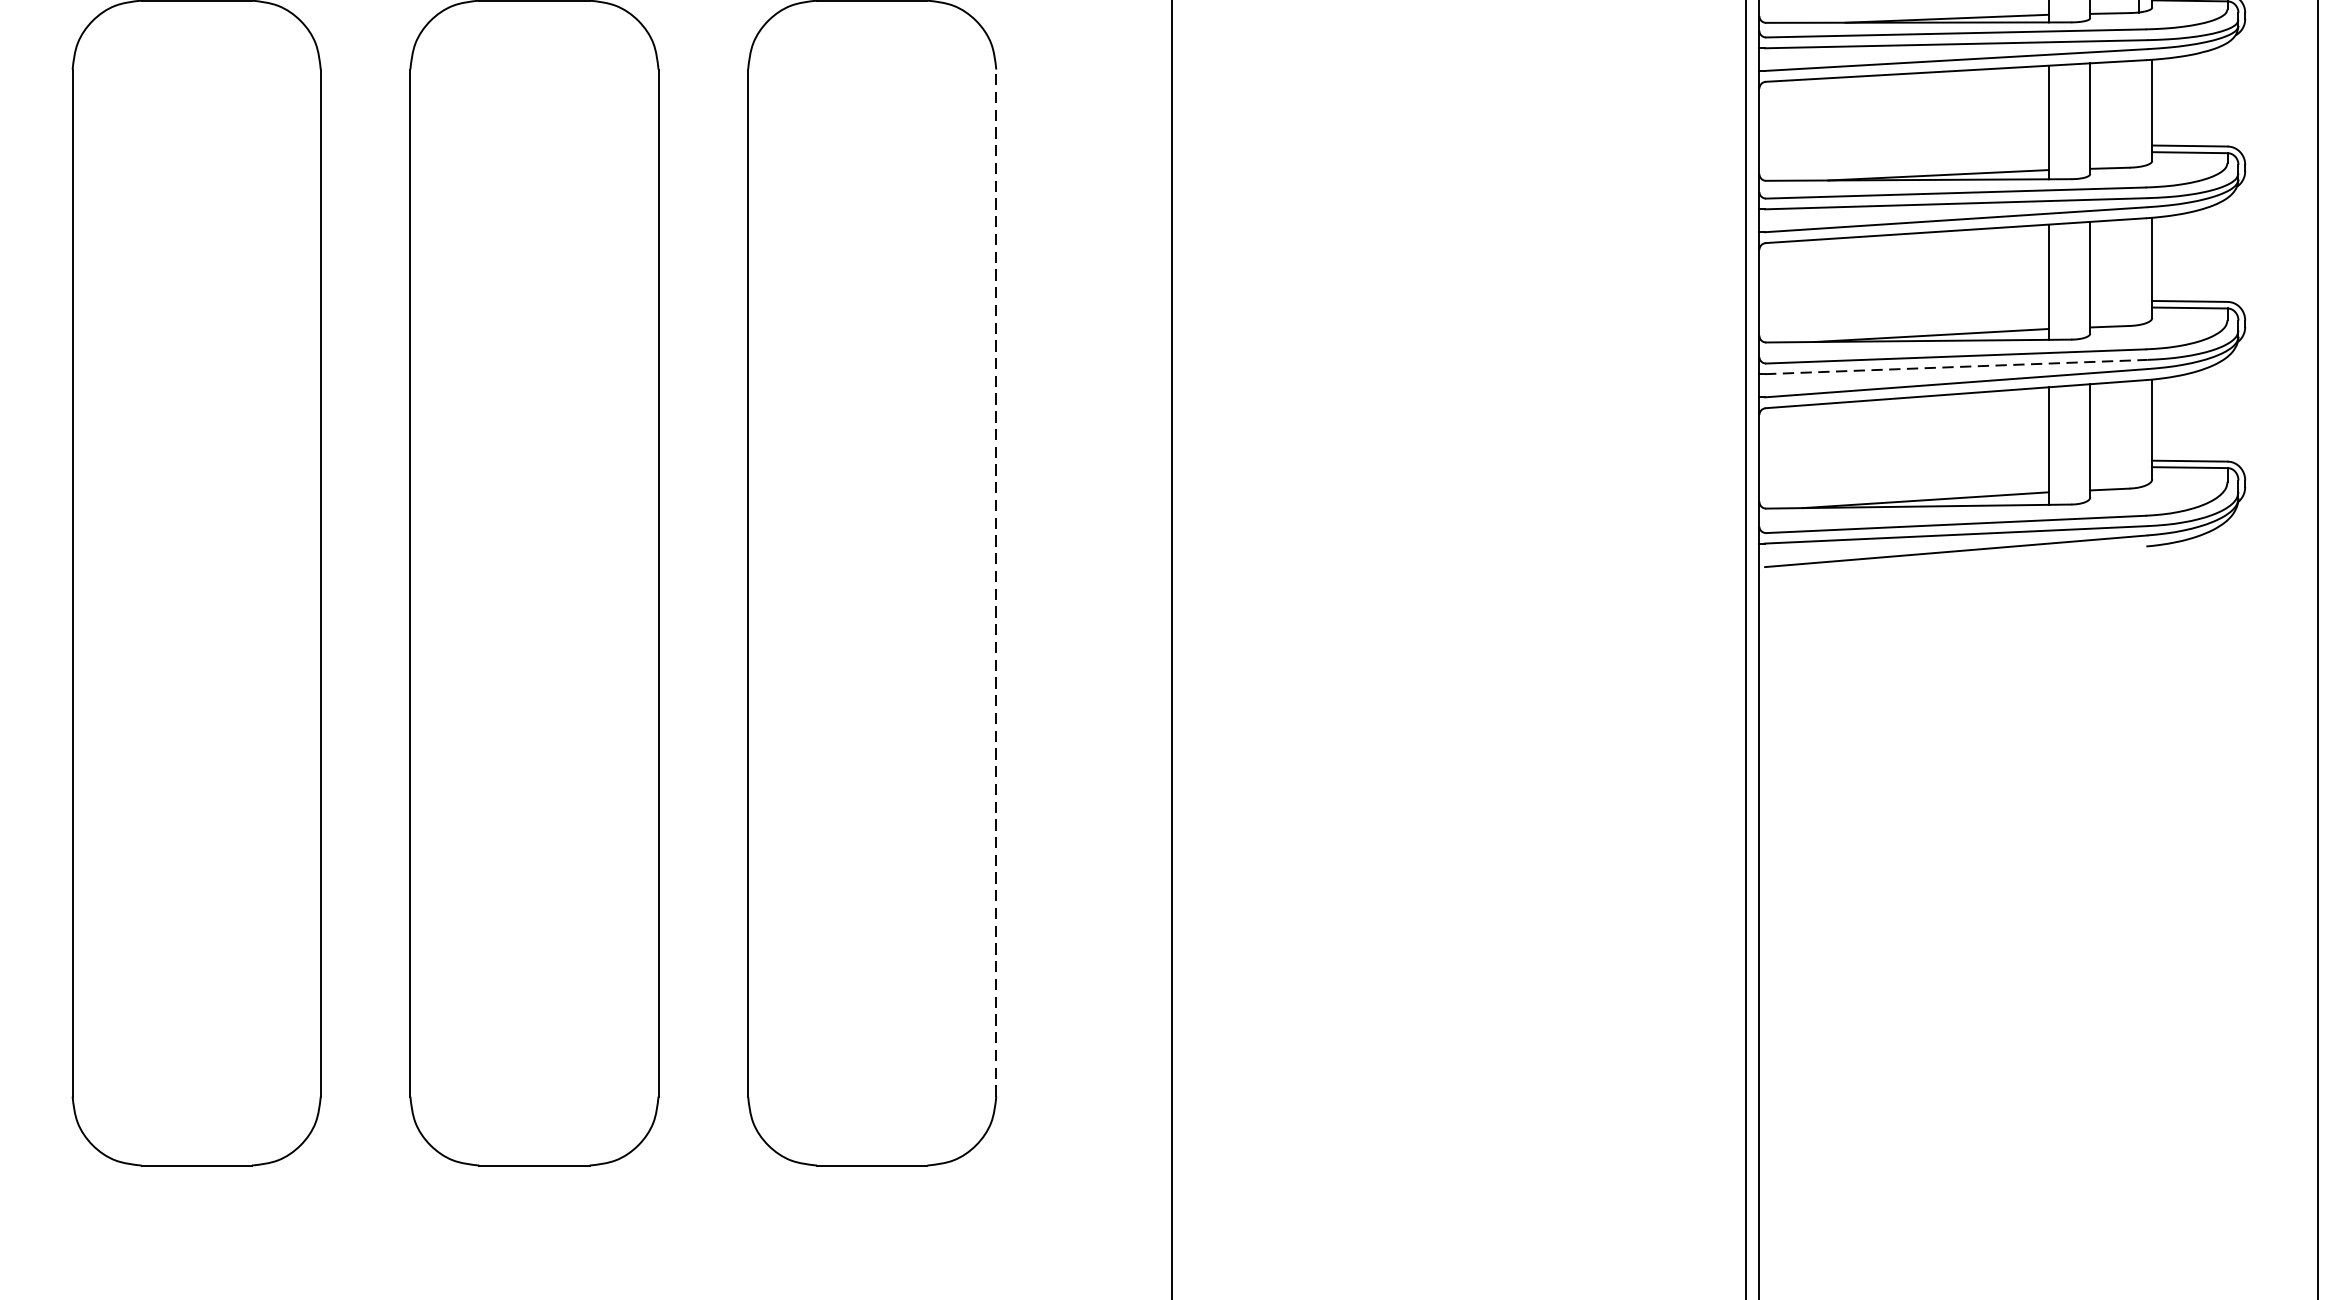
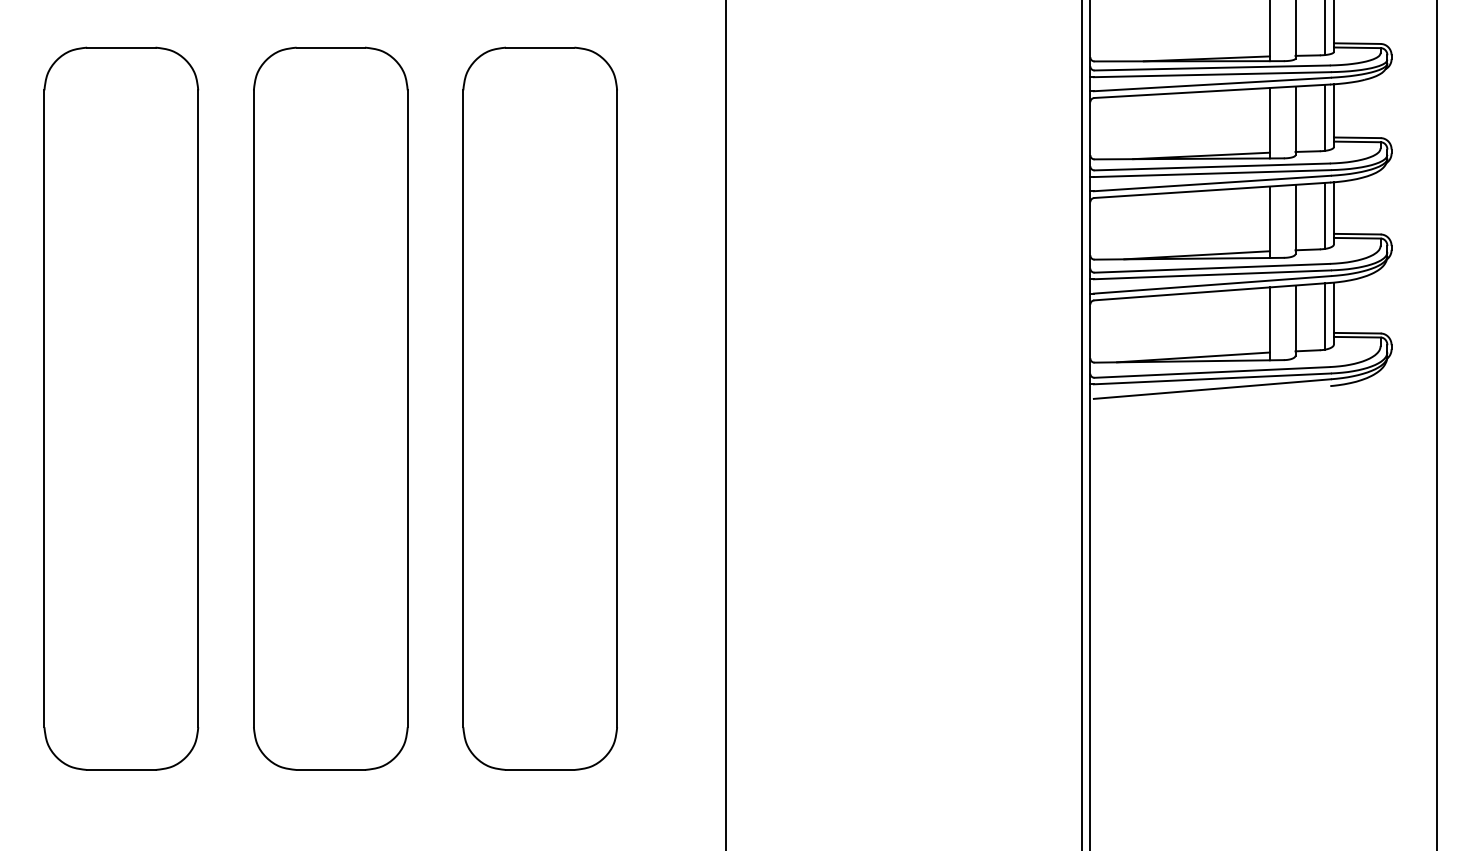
line: (2138, 113) -> (1325, 117), added
line: (2138, 271) -> (1325, 215), added
line: (1956, 366) -> (1212, 274), dashed -> solid
line: (2138, 434) -> (1325, 316), added
line: (996, 582) -> (617, 408), dashed -> solid

